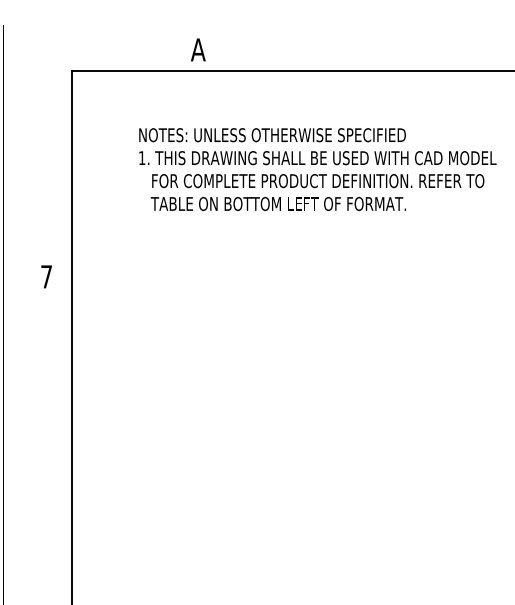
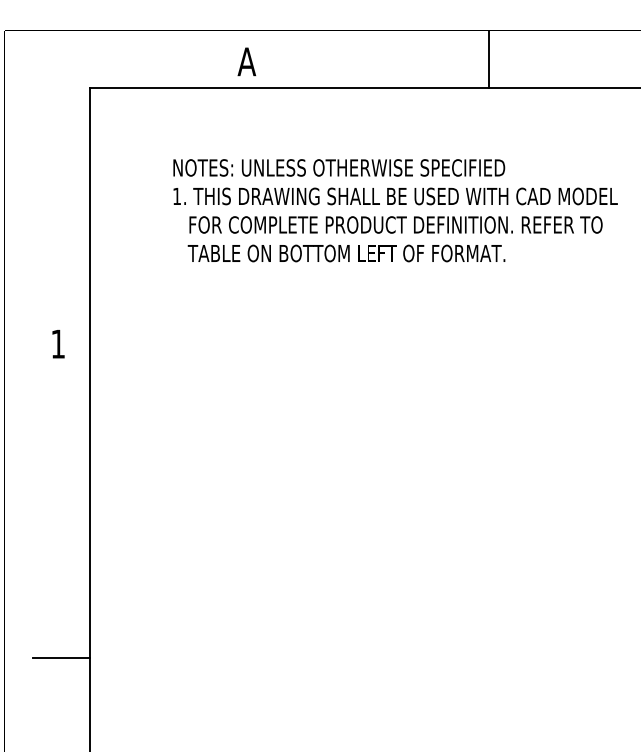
line: (393, 47) -> (489, 58), added
text: (46, 276) -> (58, 343), 7 -> 1
line: (49, 529) -> (61, 658), added

